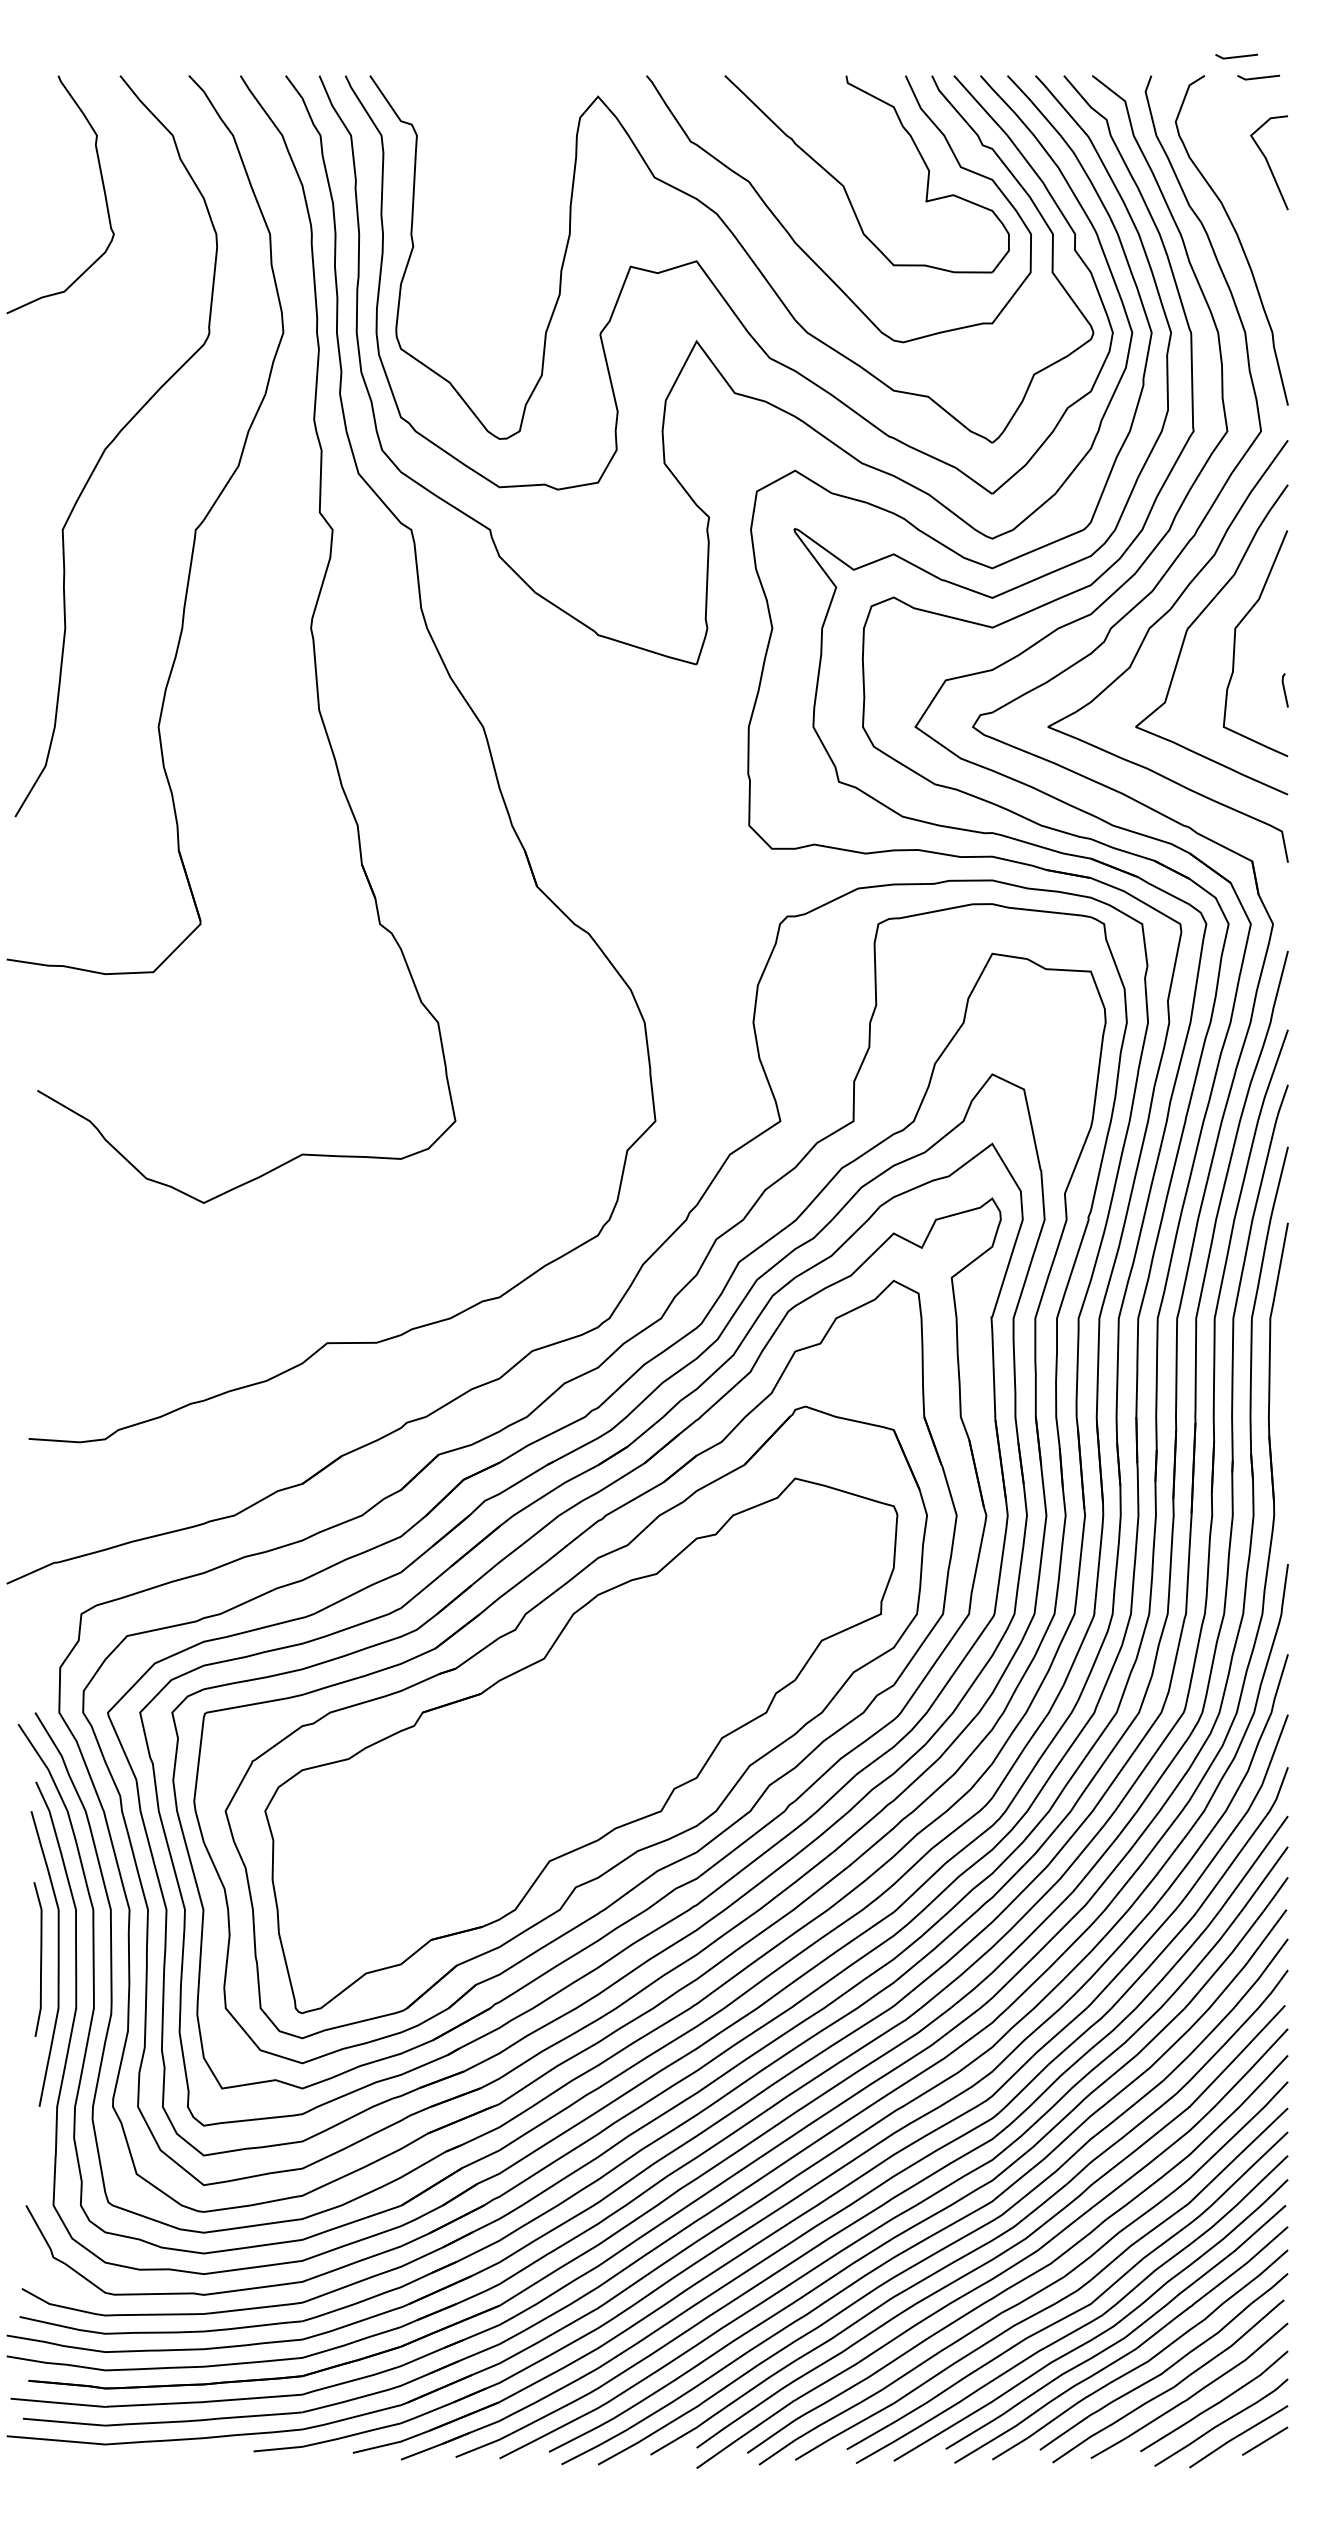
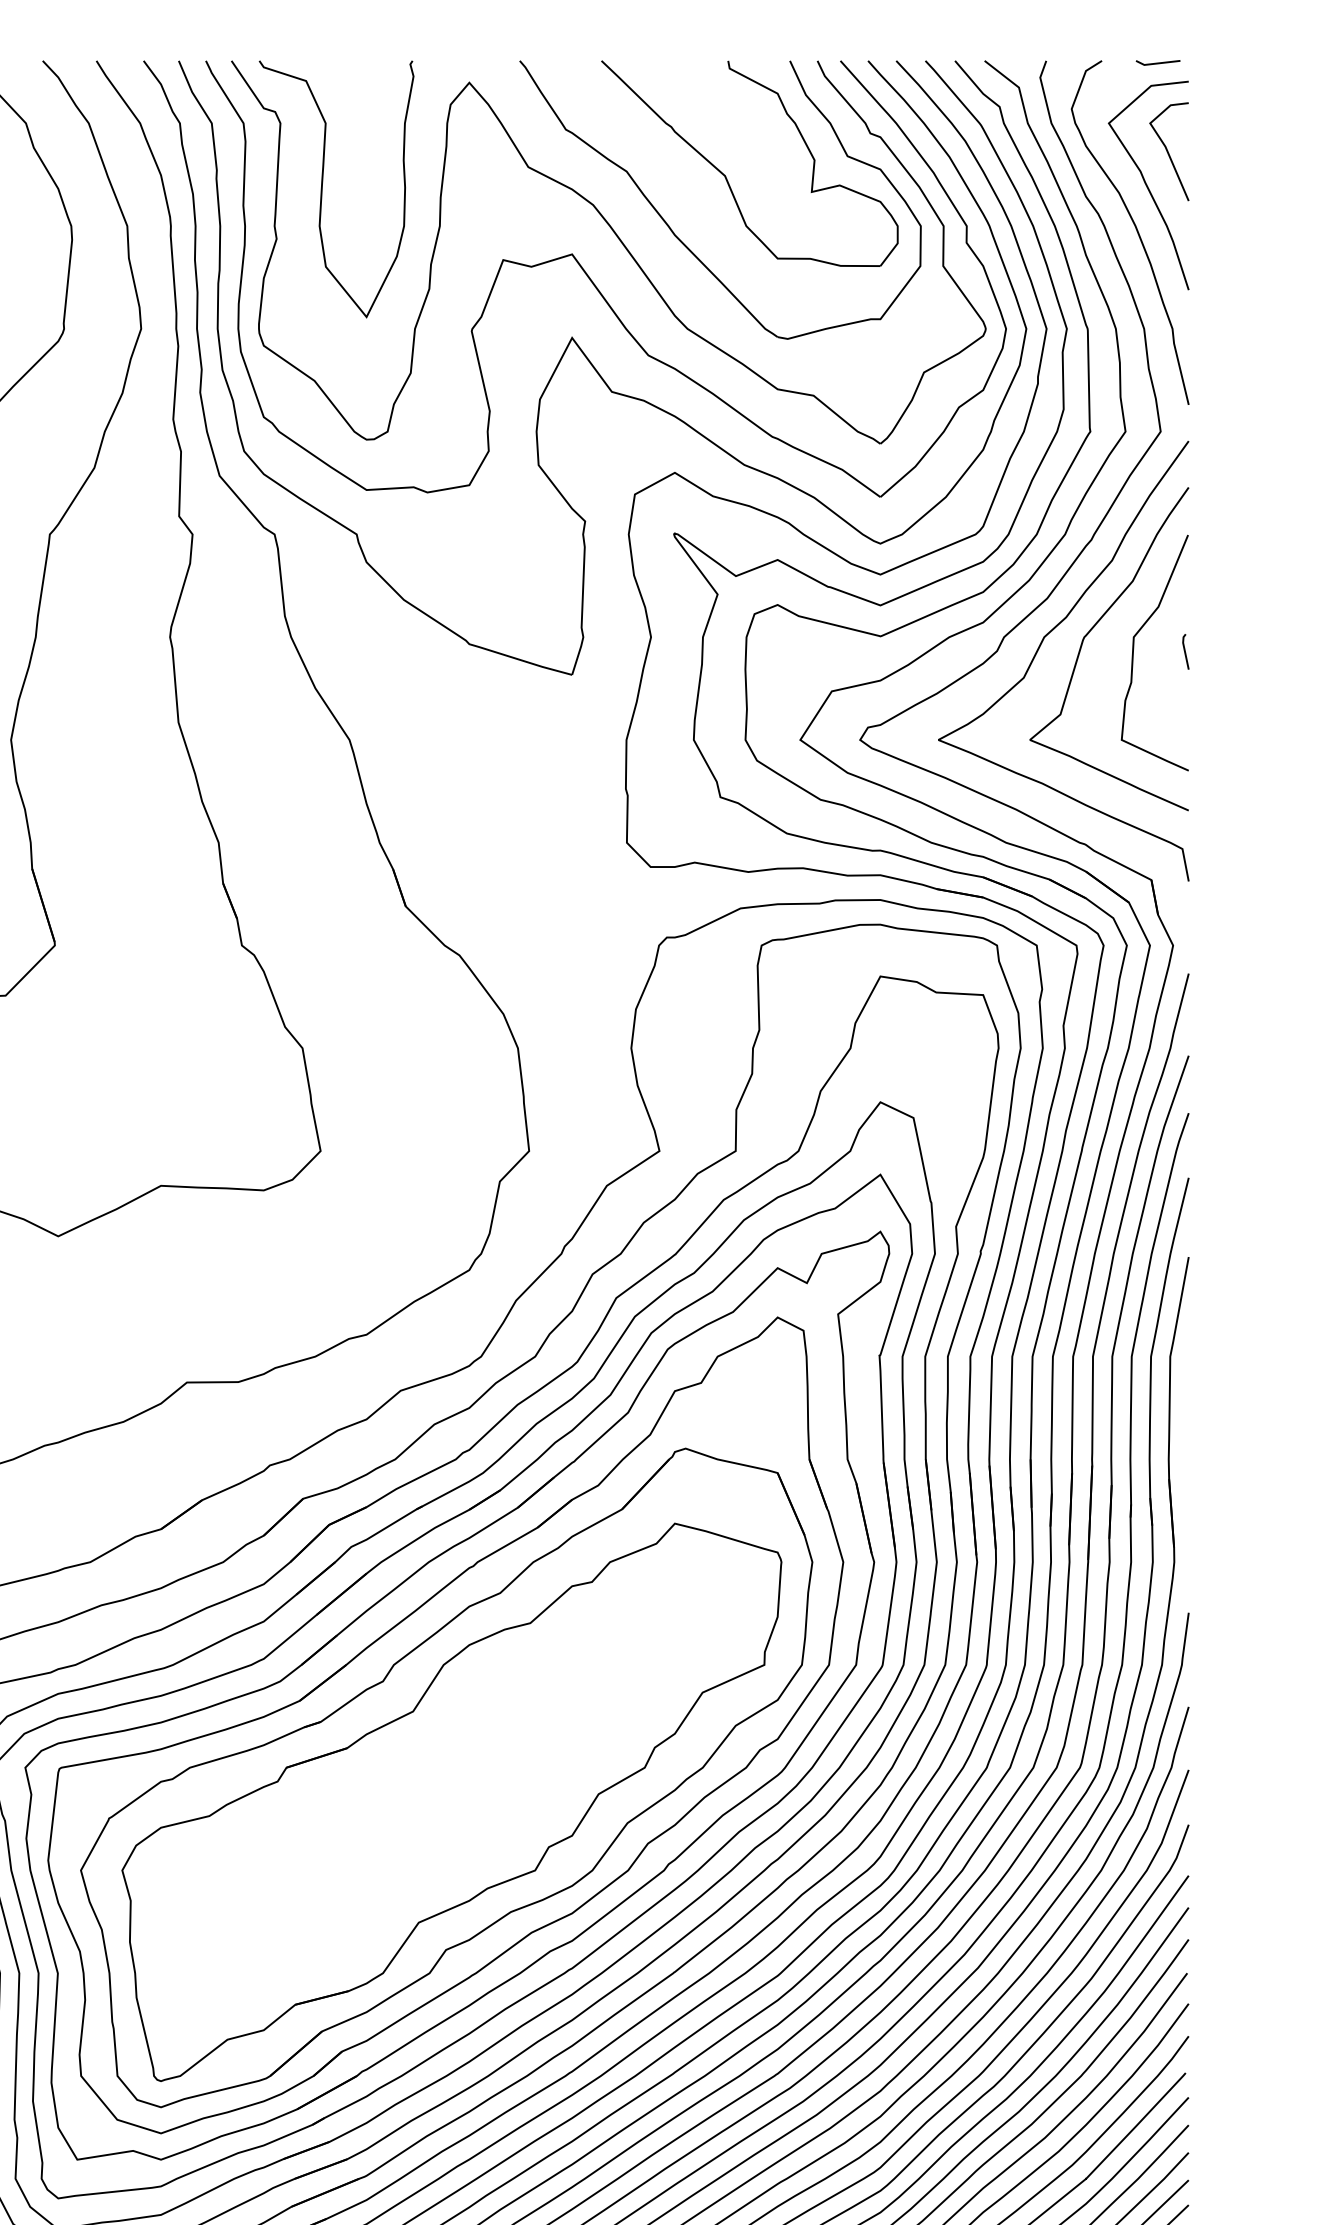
line: (1236, 56) -> (1135, 40), removed
curve: (1248, 194) -> (1147, 184), added
curve: (457, 198) -> (322, 188), added
line: (1284, 690) -> (1185, 651), moved

